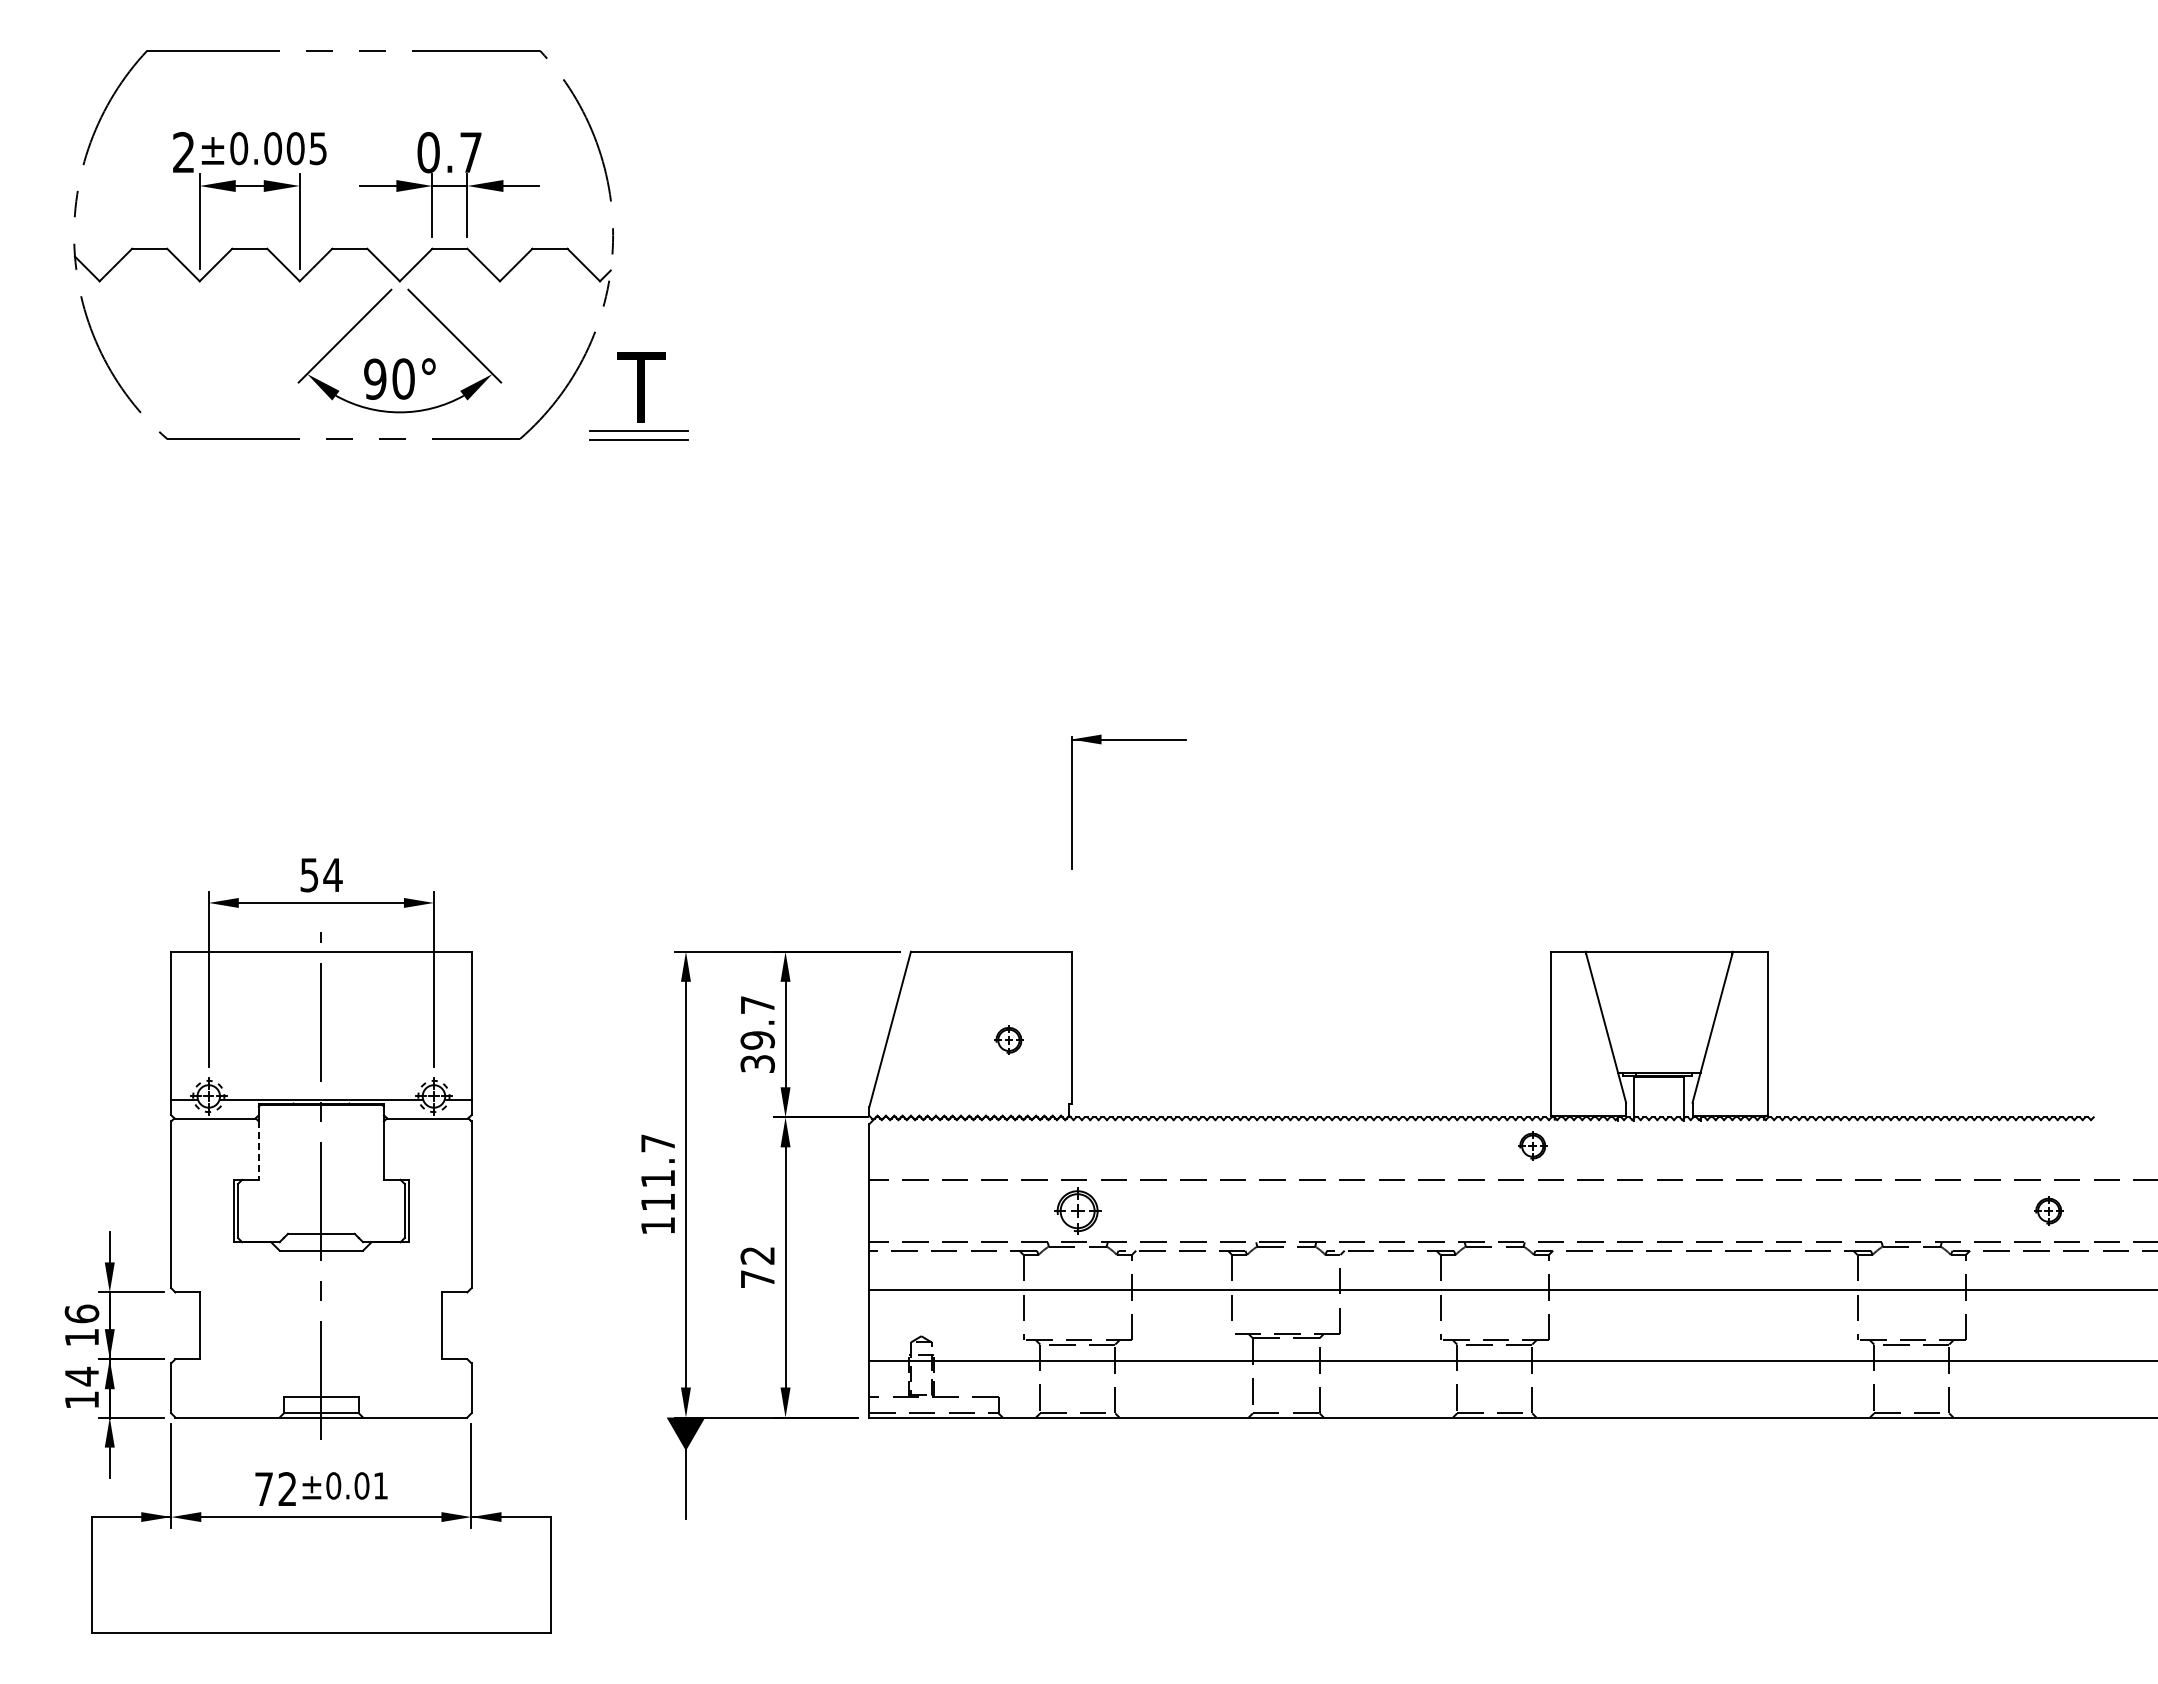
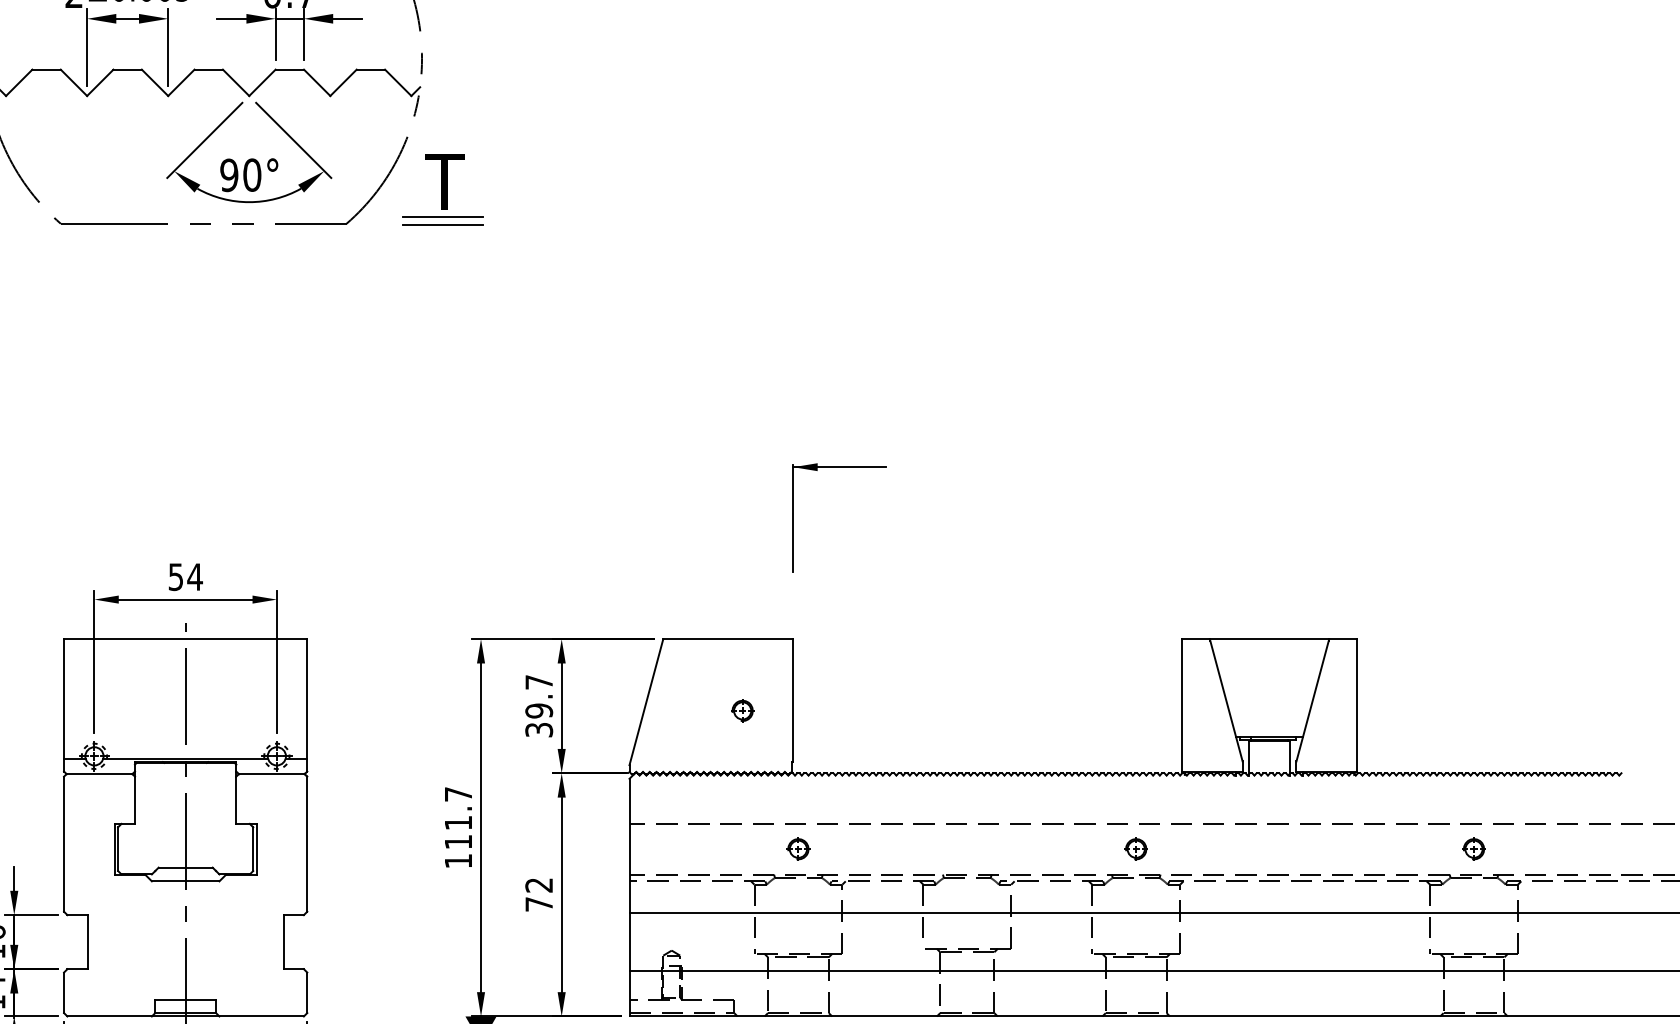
part: (1532, 1145) -> (1136, 848), moved
line: (258, 1151) -> (134, 800), dashed -> solid
part: (1077, 1210) -> (798, 848), size x0.62
part: (2048, 1210) -> (1473, 848), moved

